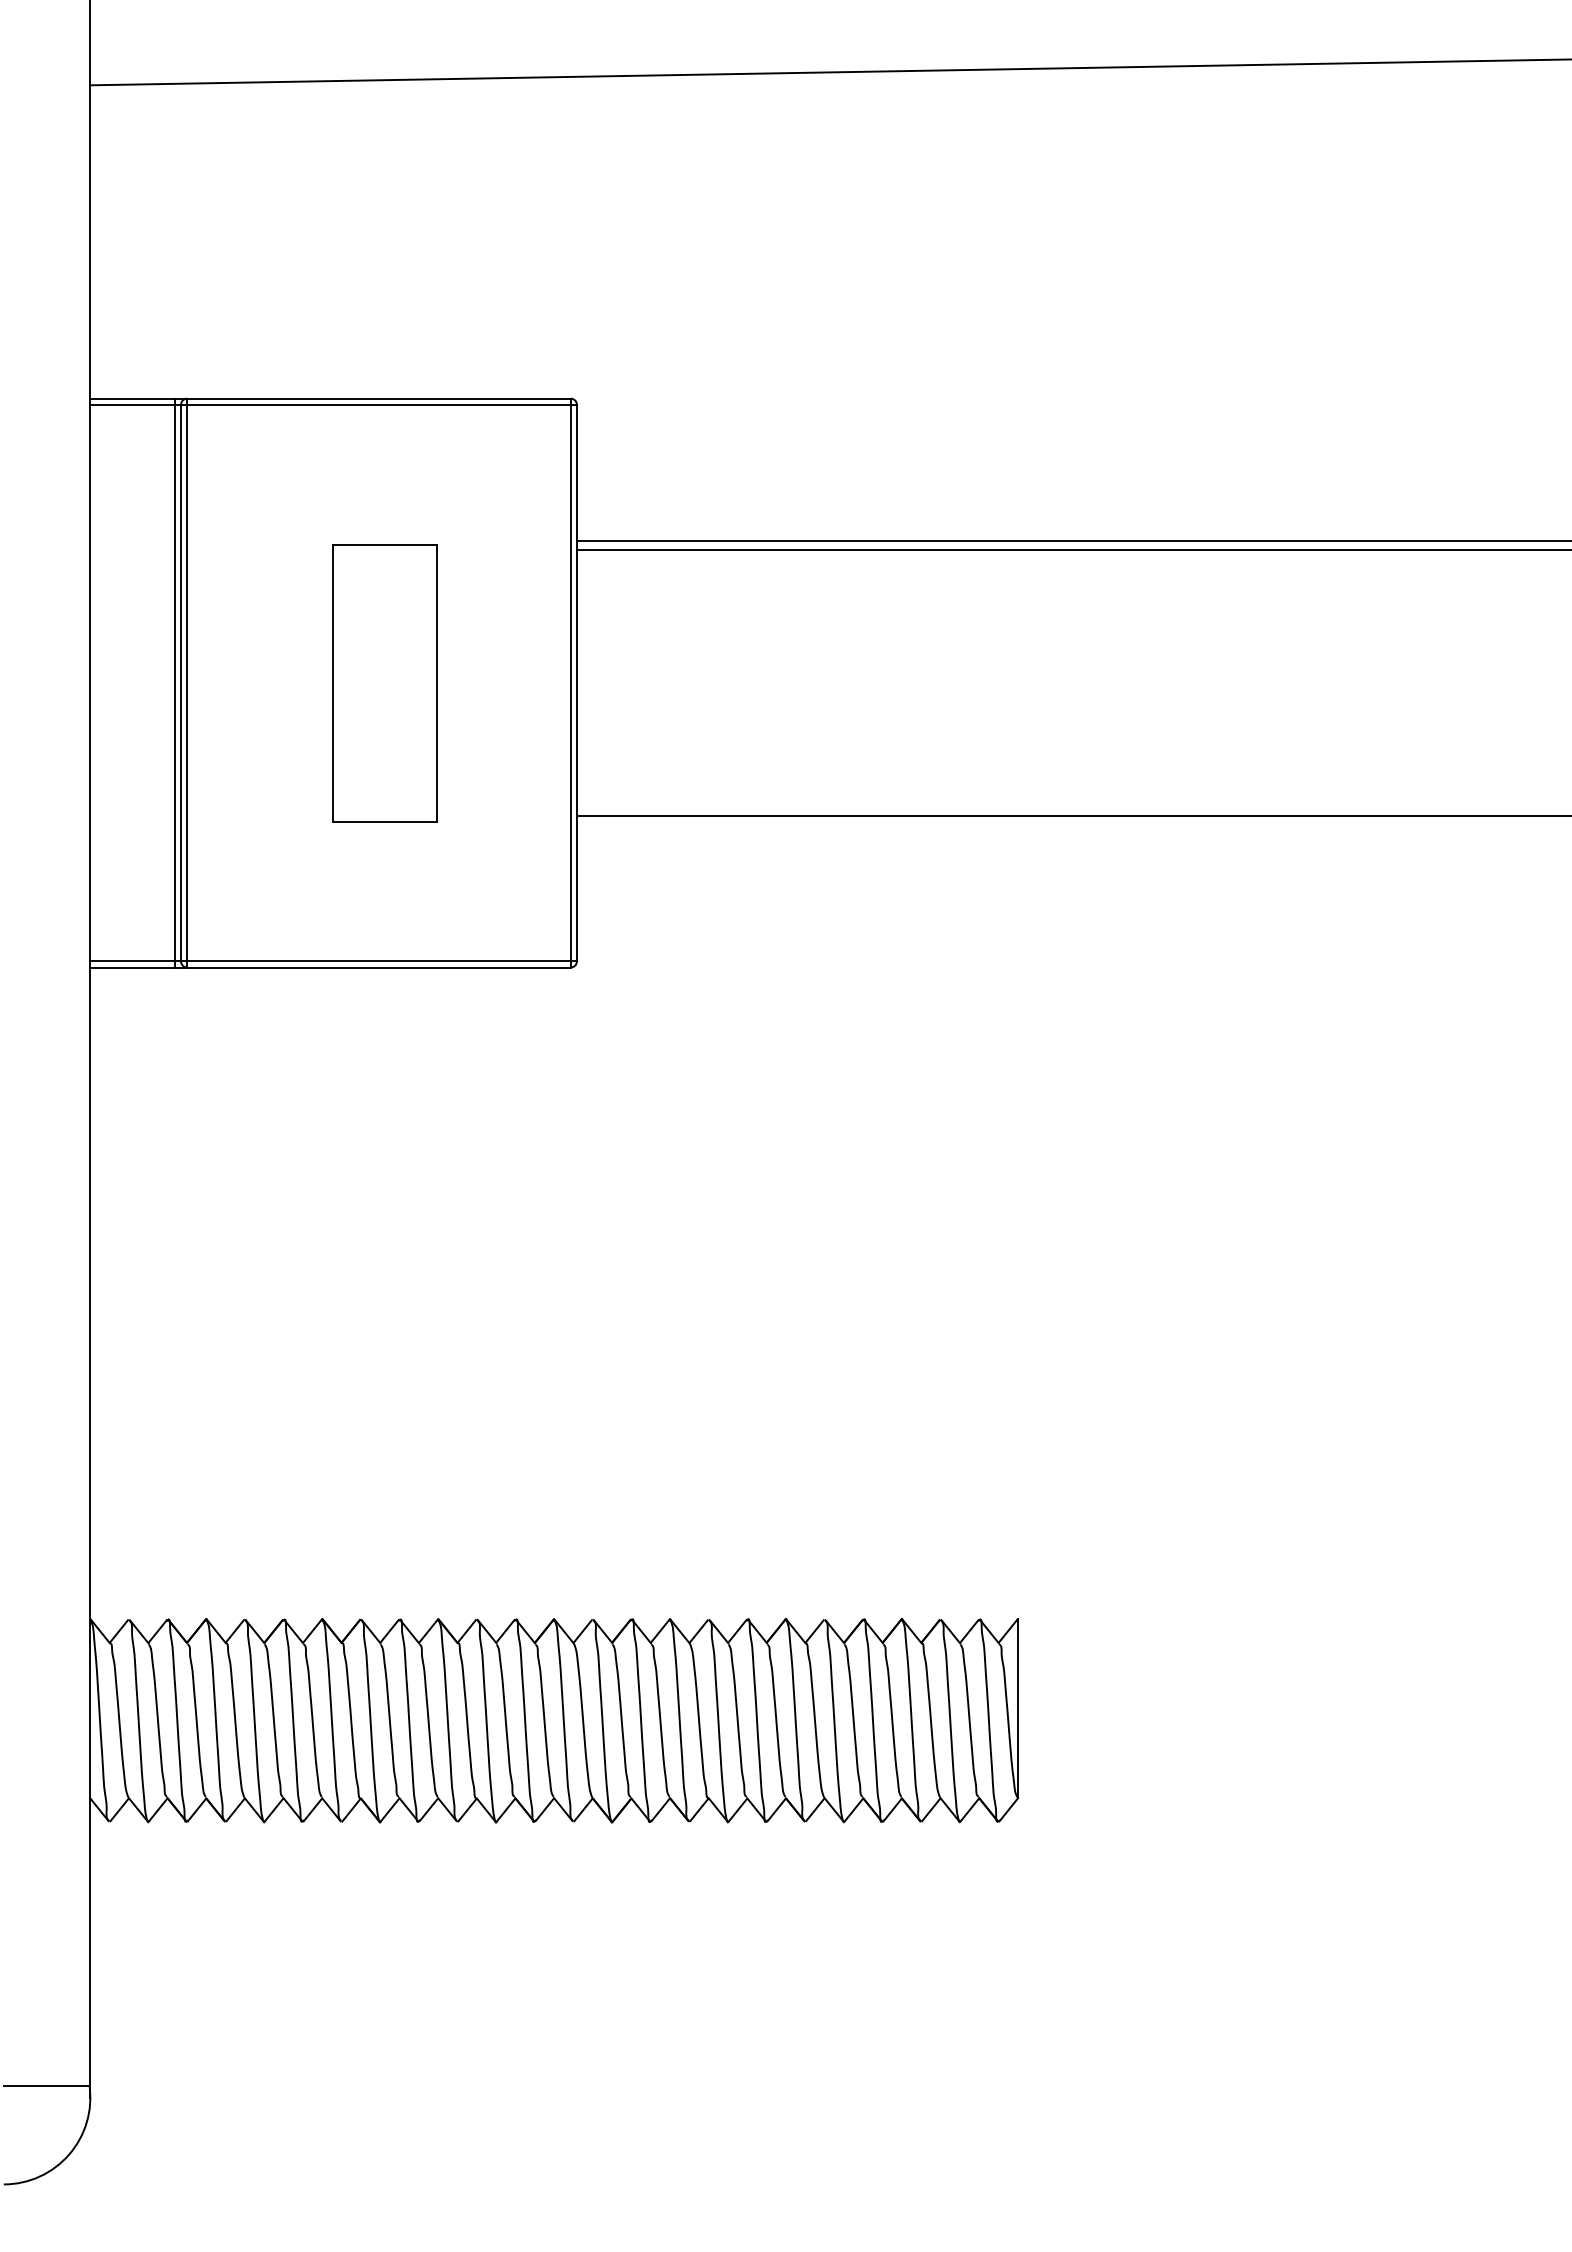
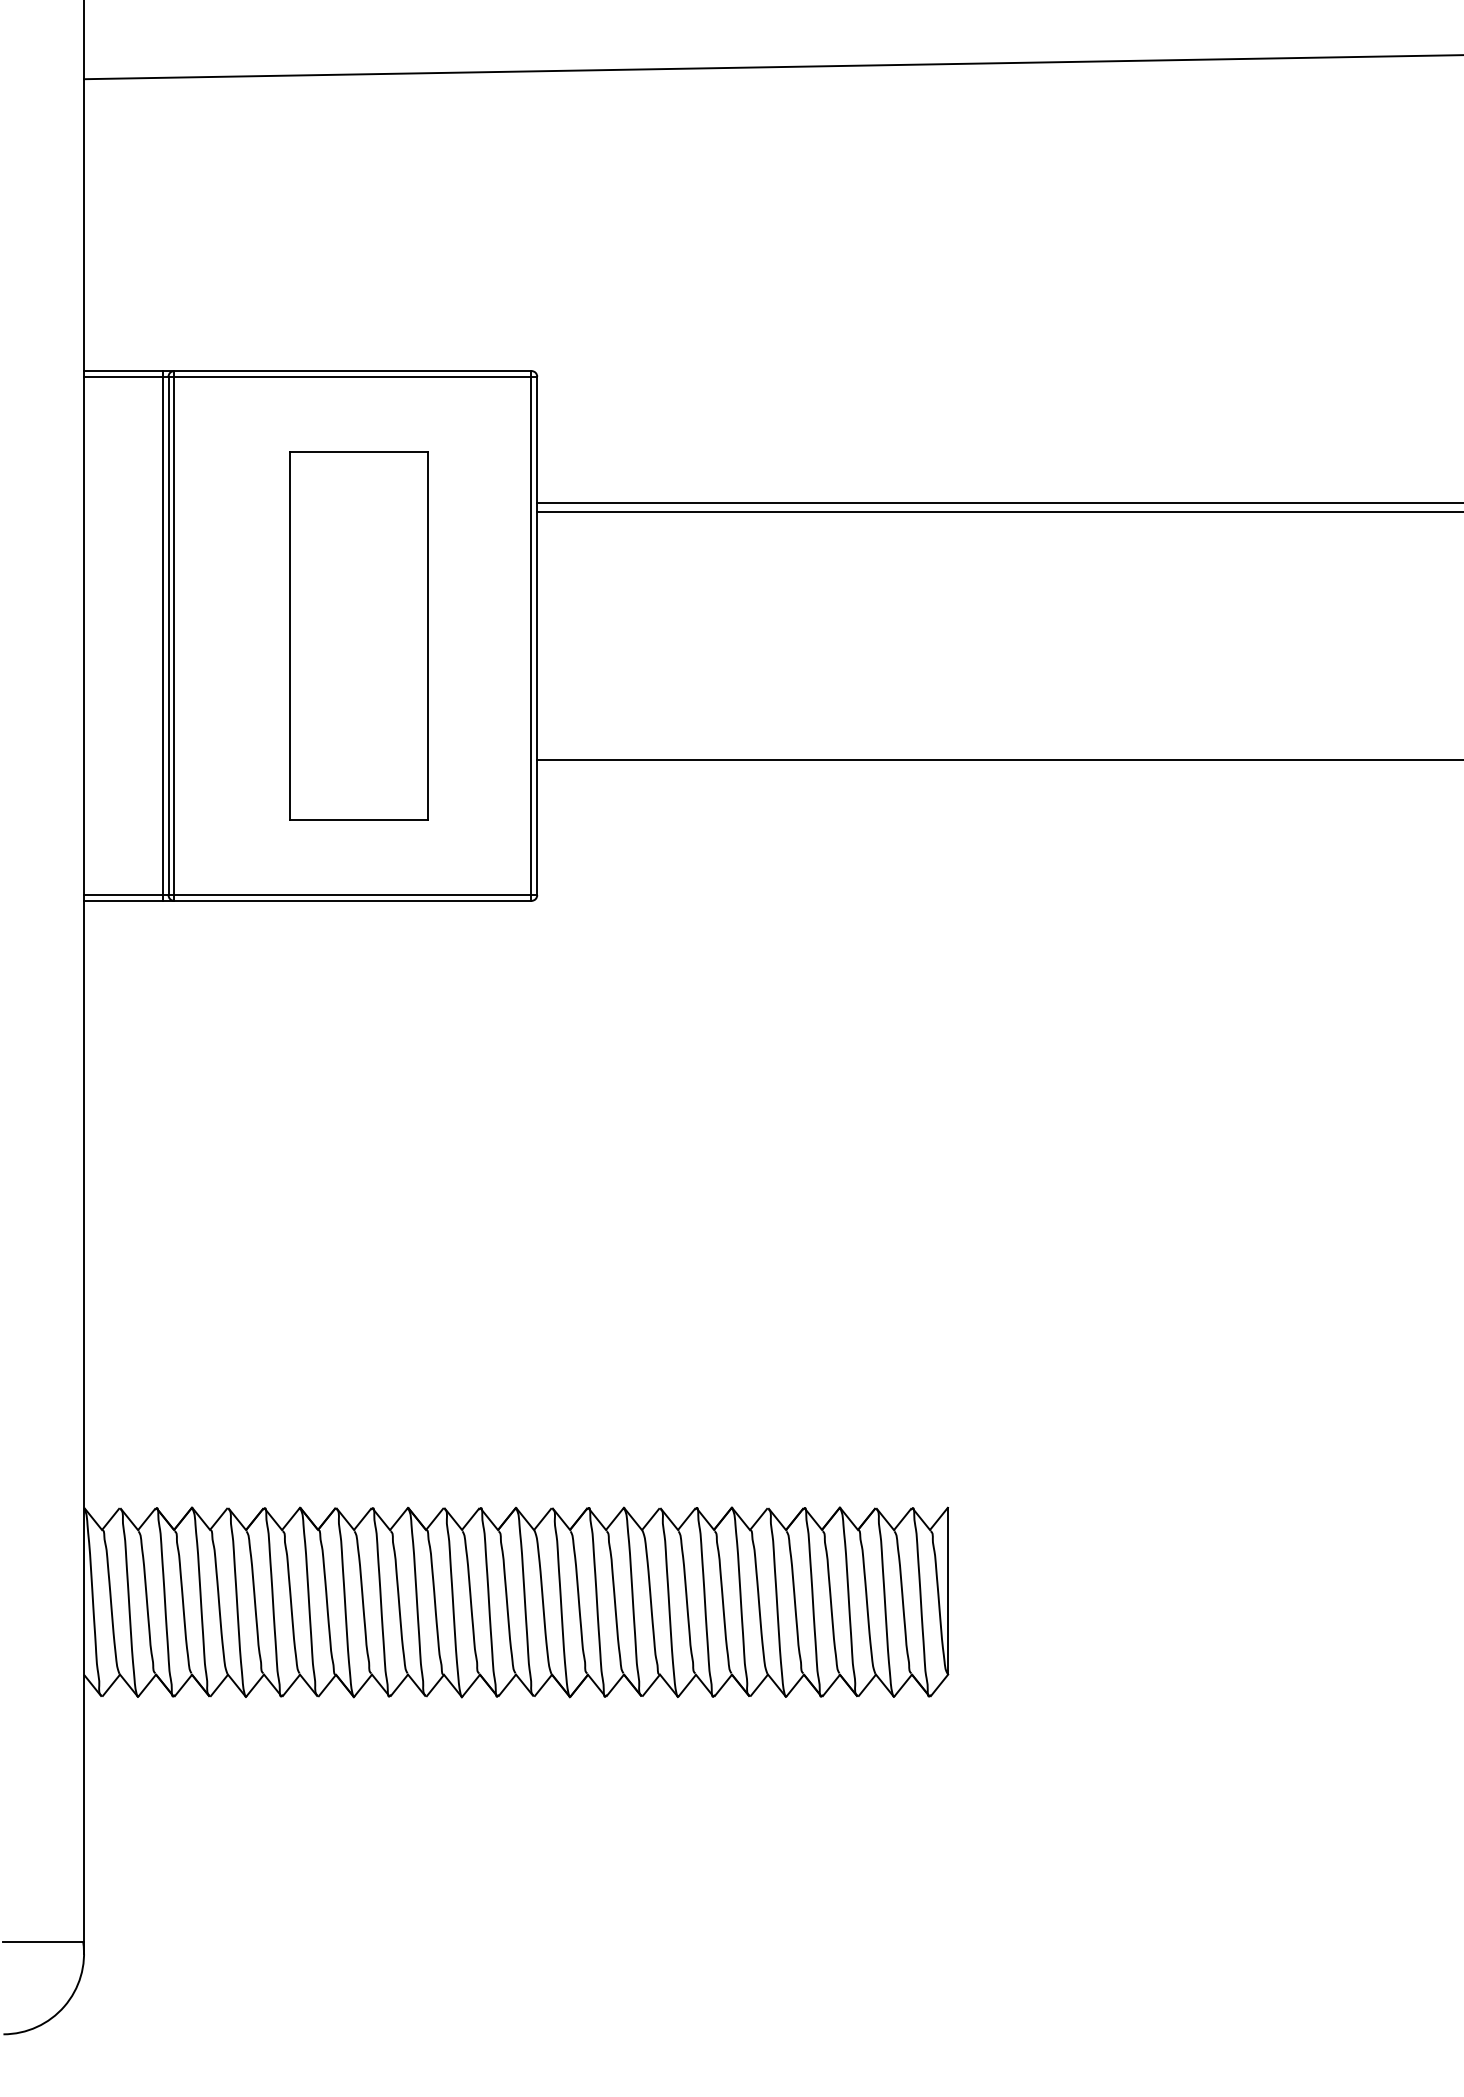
part: (384, 682) -> (358, 635), size x1.43

